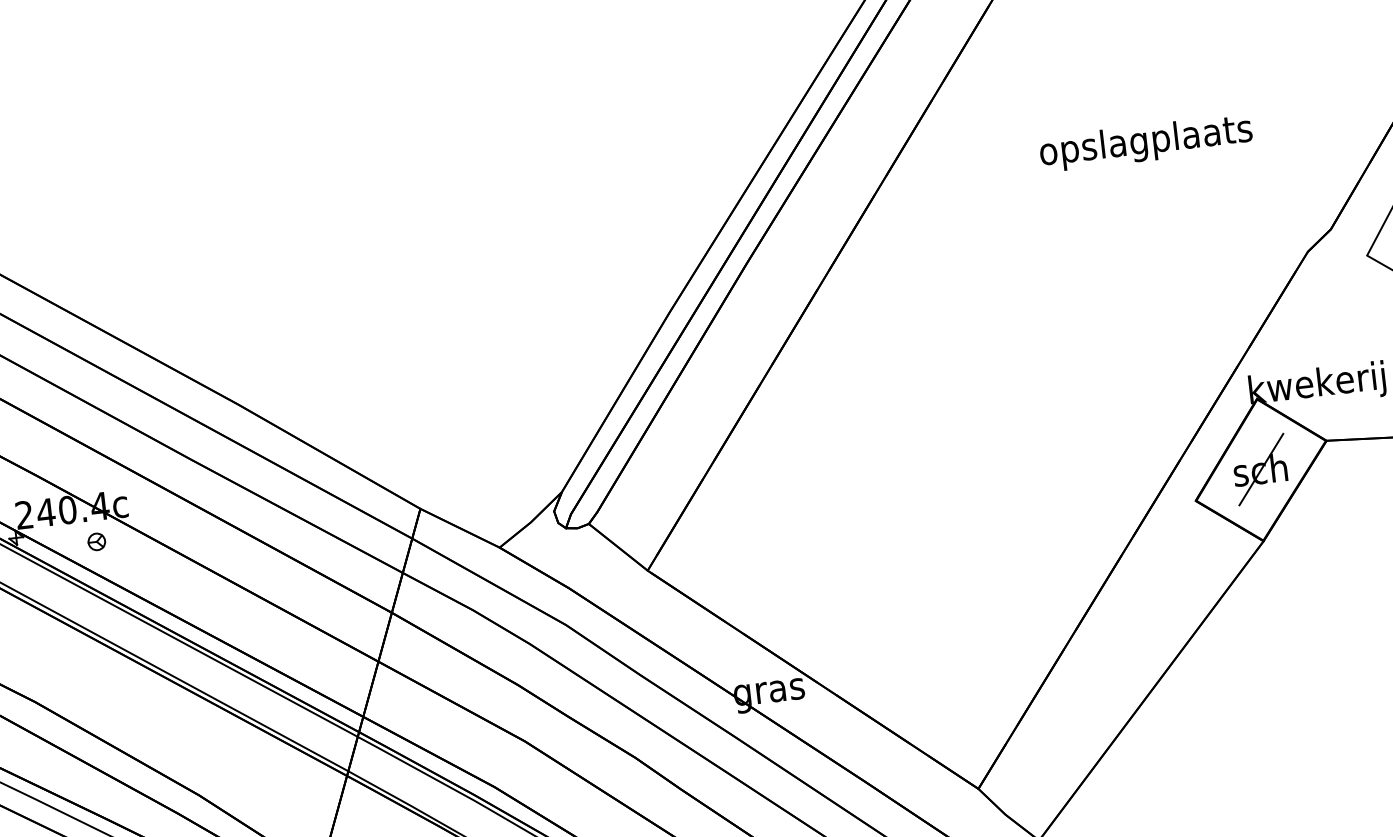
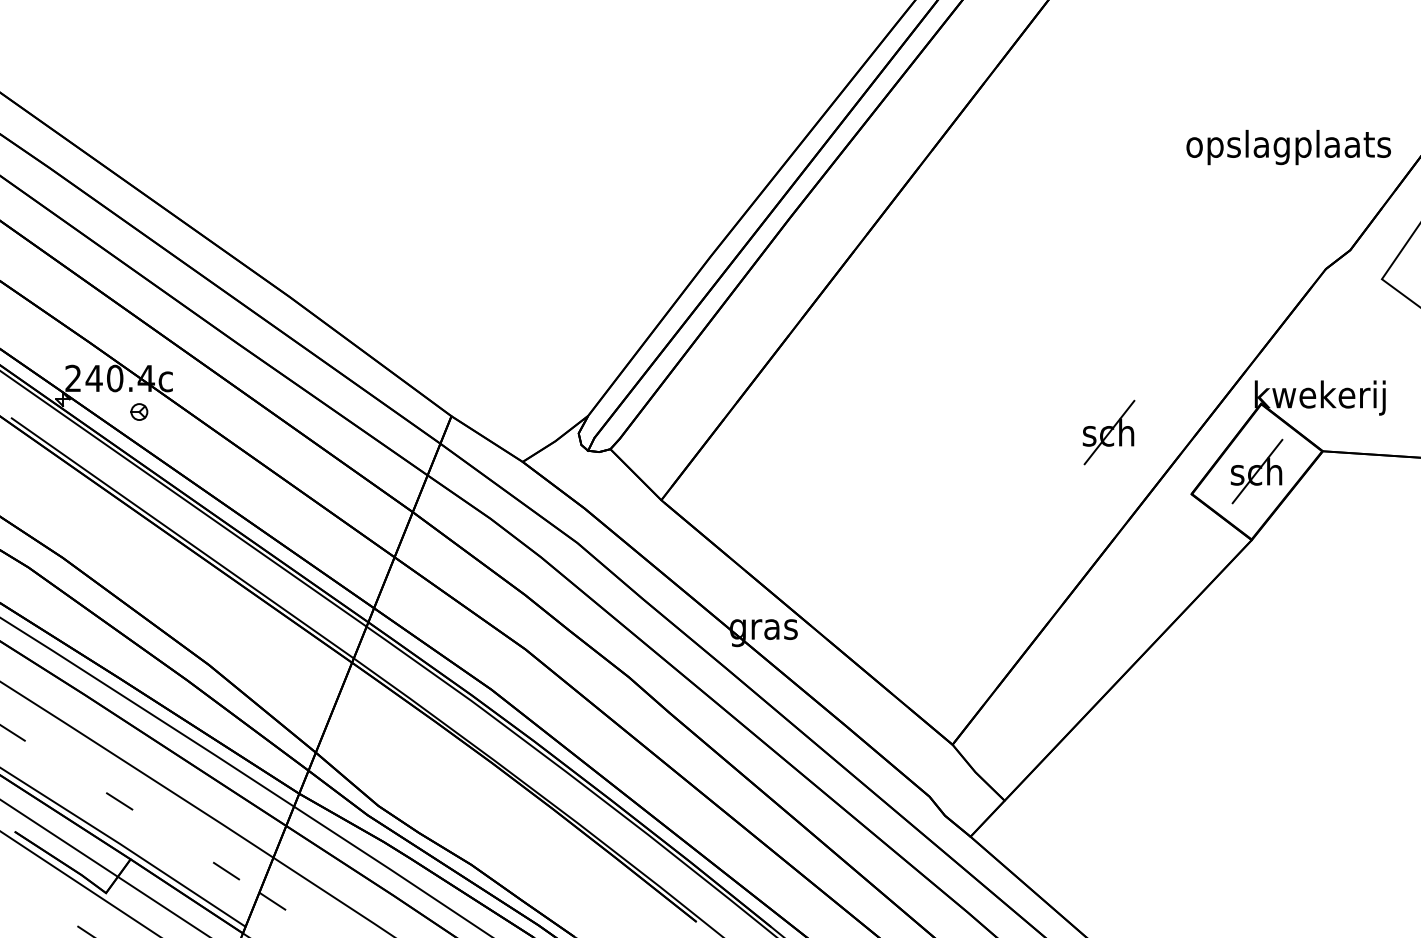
text: (1145, 143) -> (1288, 147), moved
part: (1102, 447) -> (1108, 432), added

